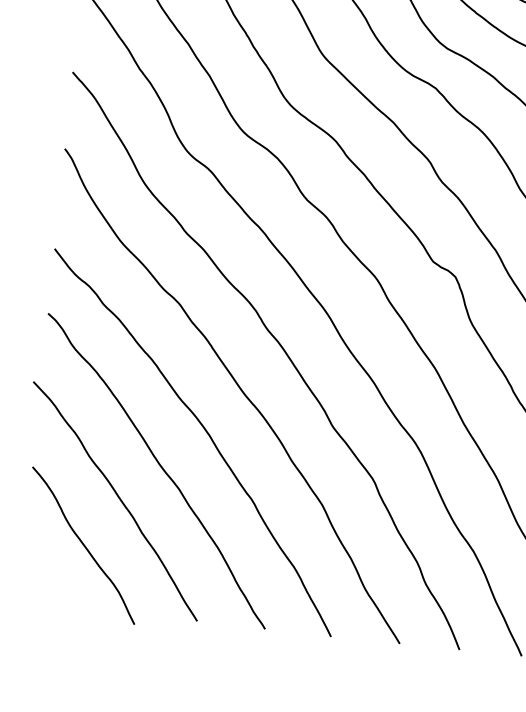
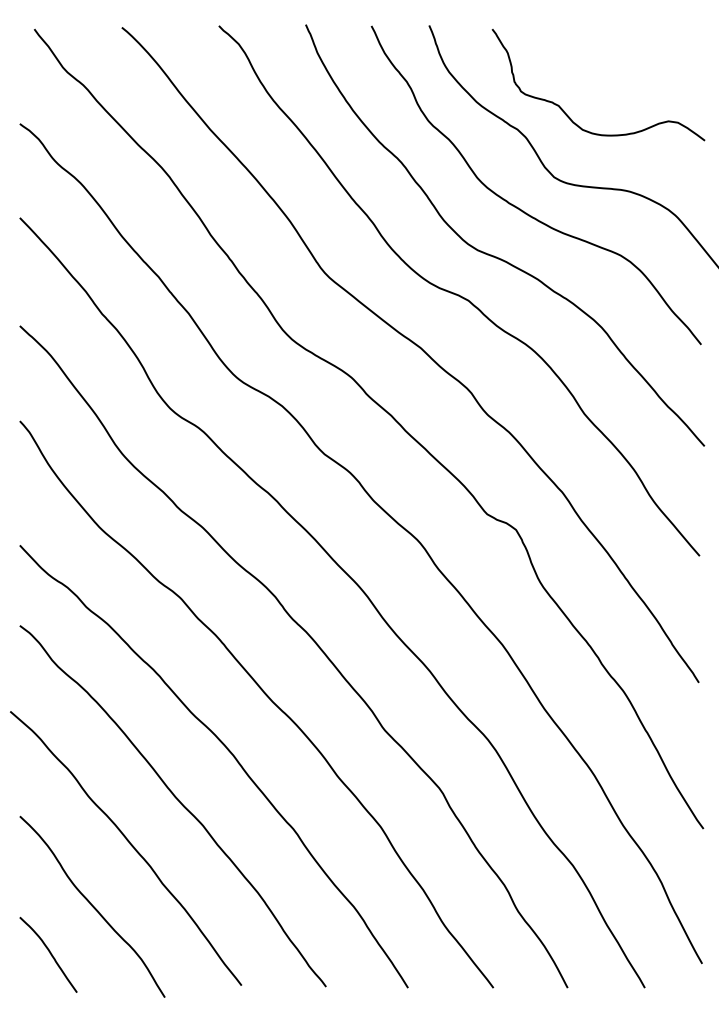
curve: (45, 579) -> (49, 953), added

